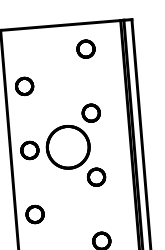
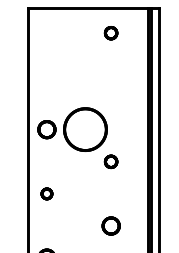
part: (85, 48) -> (110, 32), size x0.7
part: (24, 85) -> (46, 64), removed
part: (90, 113) -> (110, 97), removed
part: (95, 177) -> (110, 161), size x0.7
part: (34, 214) -> (46, 193), size x0.6

